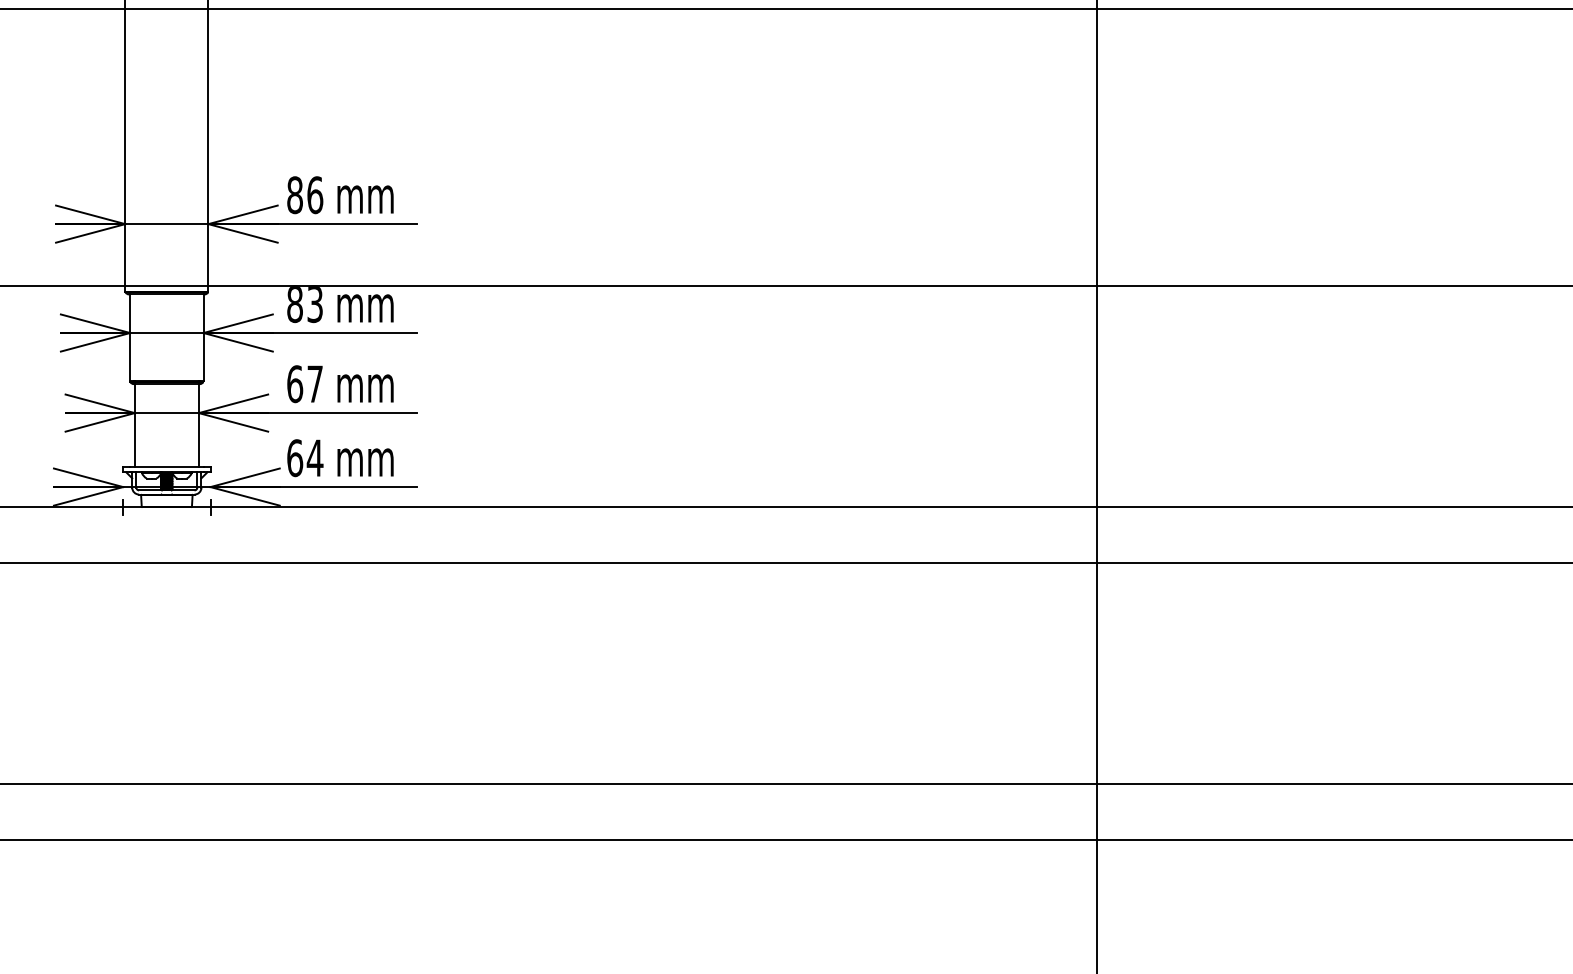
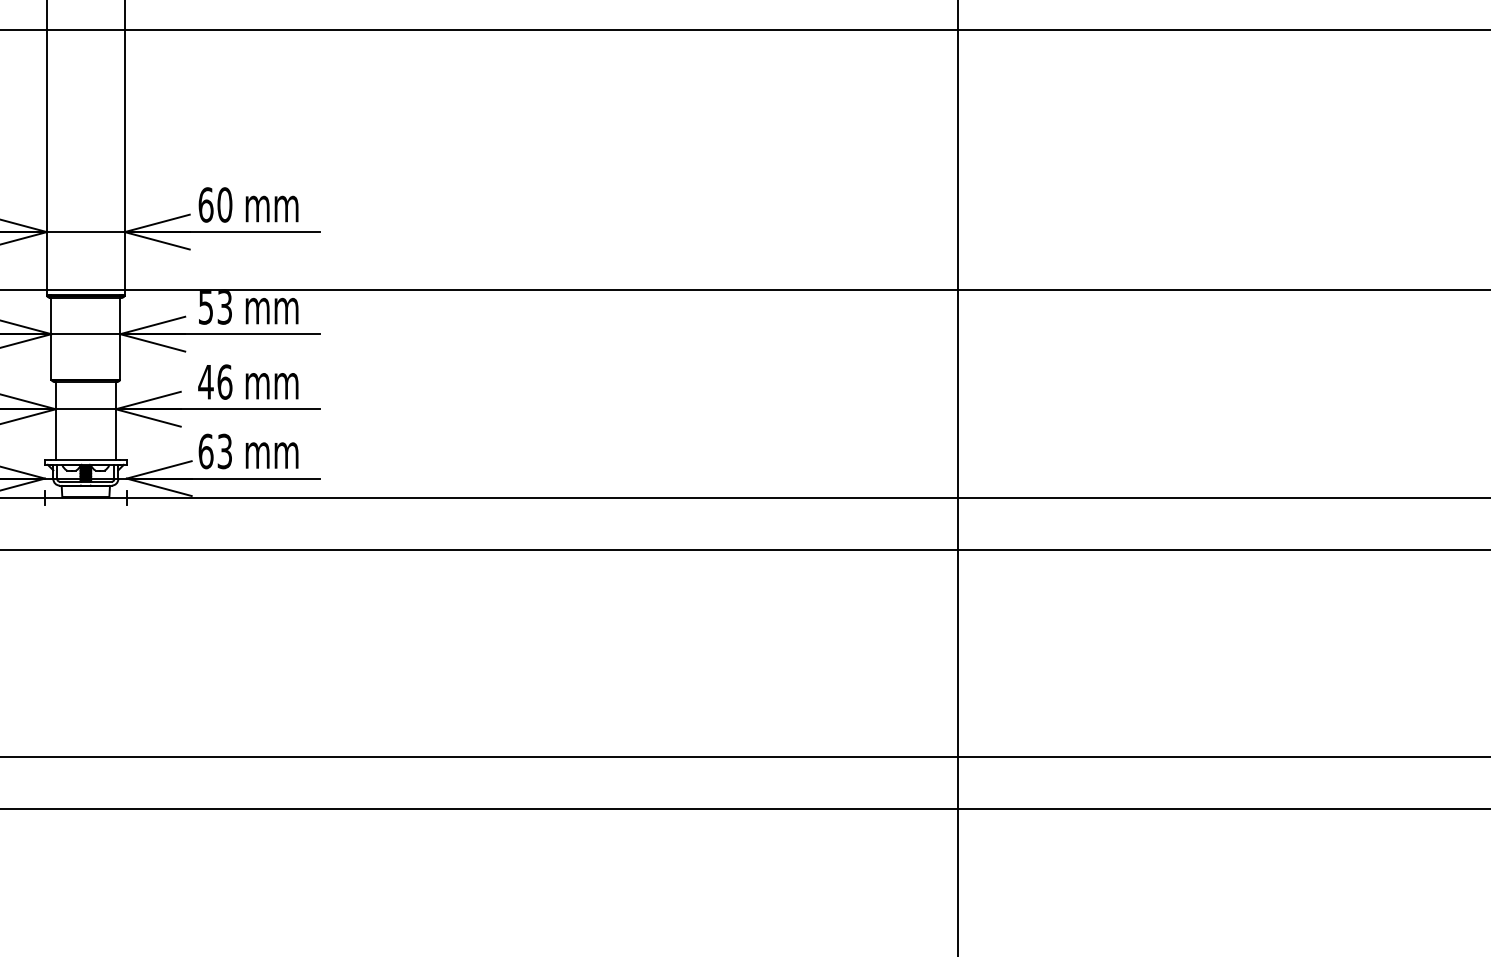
text: (305, 194) -> (215, 204), 86 -> 60
text: (294, 304) -> (205, 307), 83 -> 53
text: (305, 383) -> (215, 381), 67 -> 46
text: (314, 458) -> (224, 451), 64 -> 63

